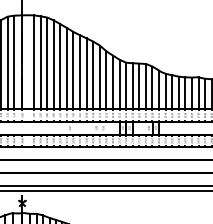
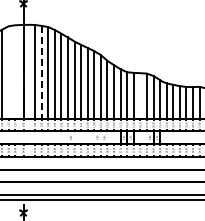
line: (7, 62) -> (8, 72), removed
line: (14, 62) -> (15, 72), removed
line: (40, 63) -> (41, 73), solid -> dashed
line: (139, 86) -> (140, 96), removed

